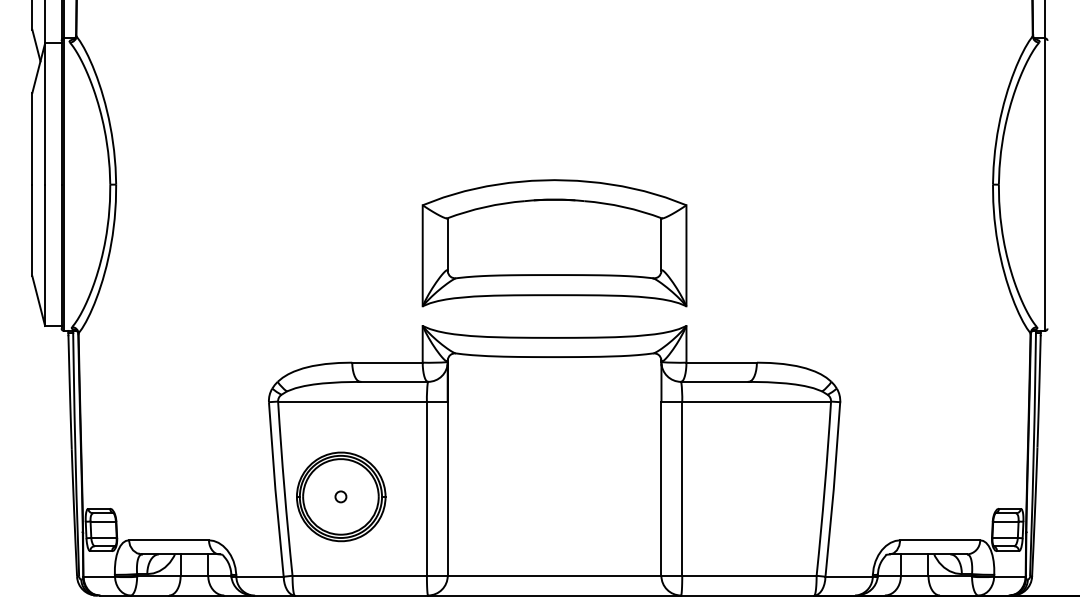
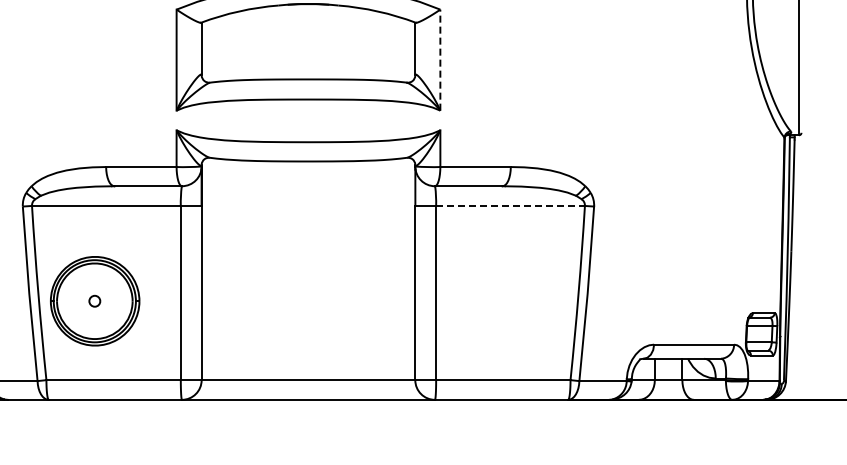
line: (686, 255) -> (440, 59), solid -> dashed
line: (756, 401) -> (510, 205), solid -> dashed

